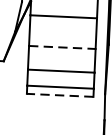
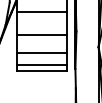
line: (63, 47) -> (42, 35), dashed -> solid
line: (59, 95) -> (41, 71), dashed -> solid

